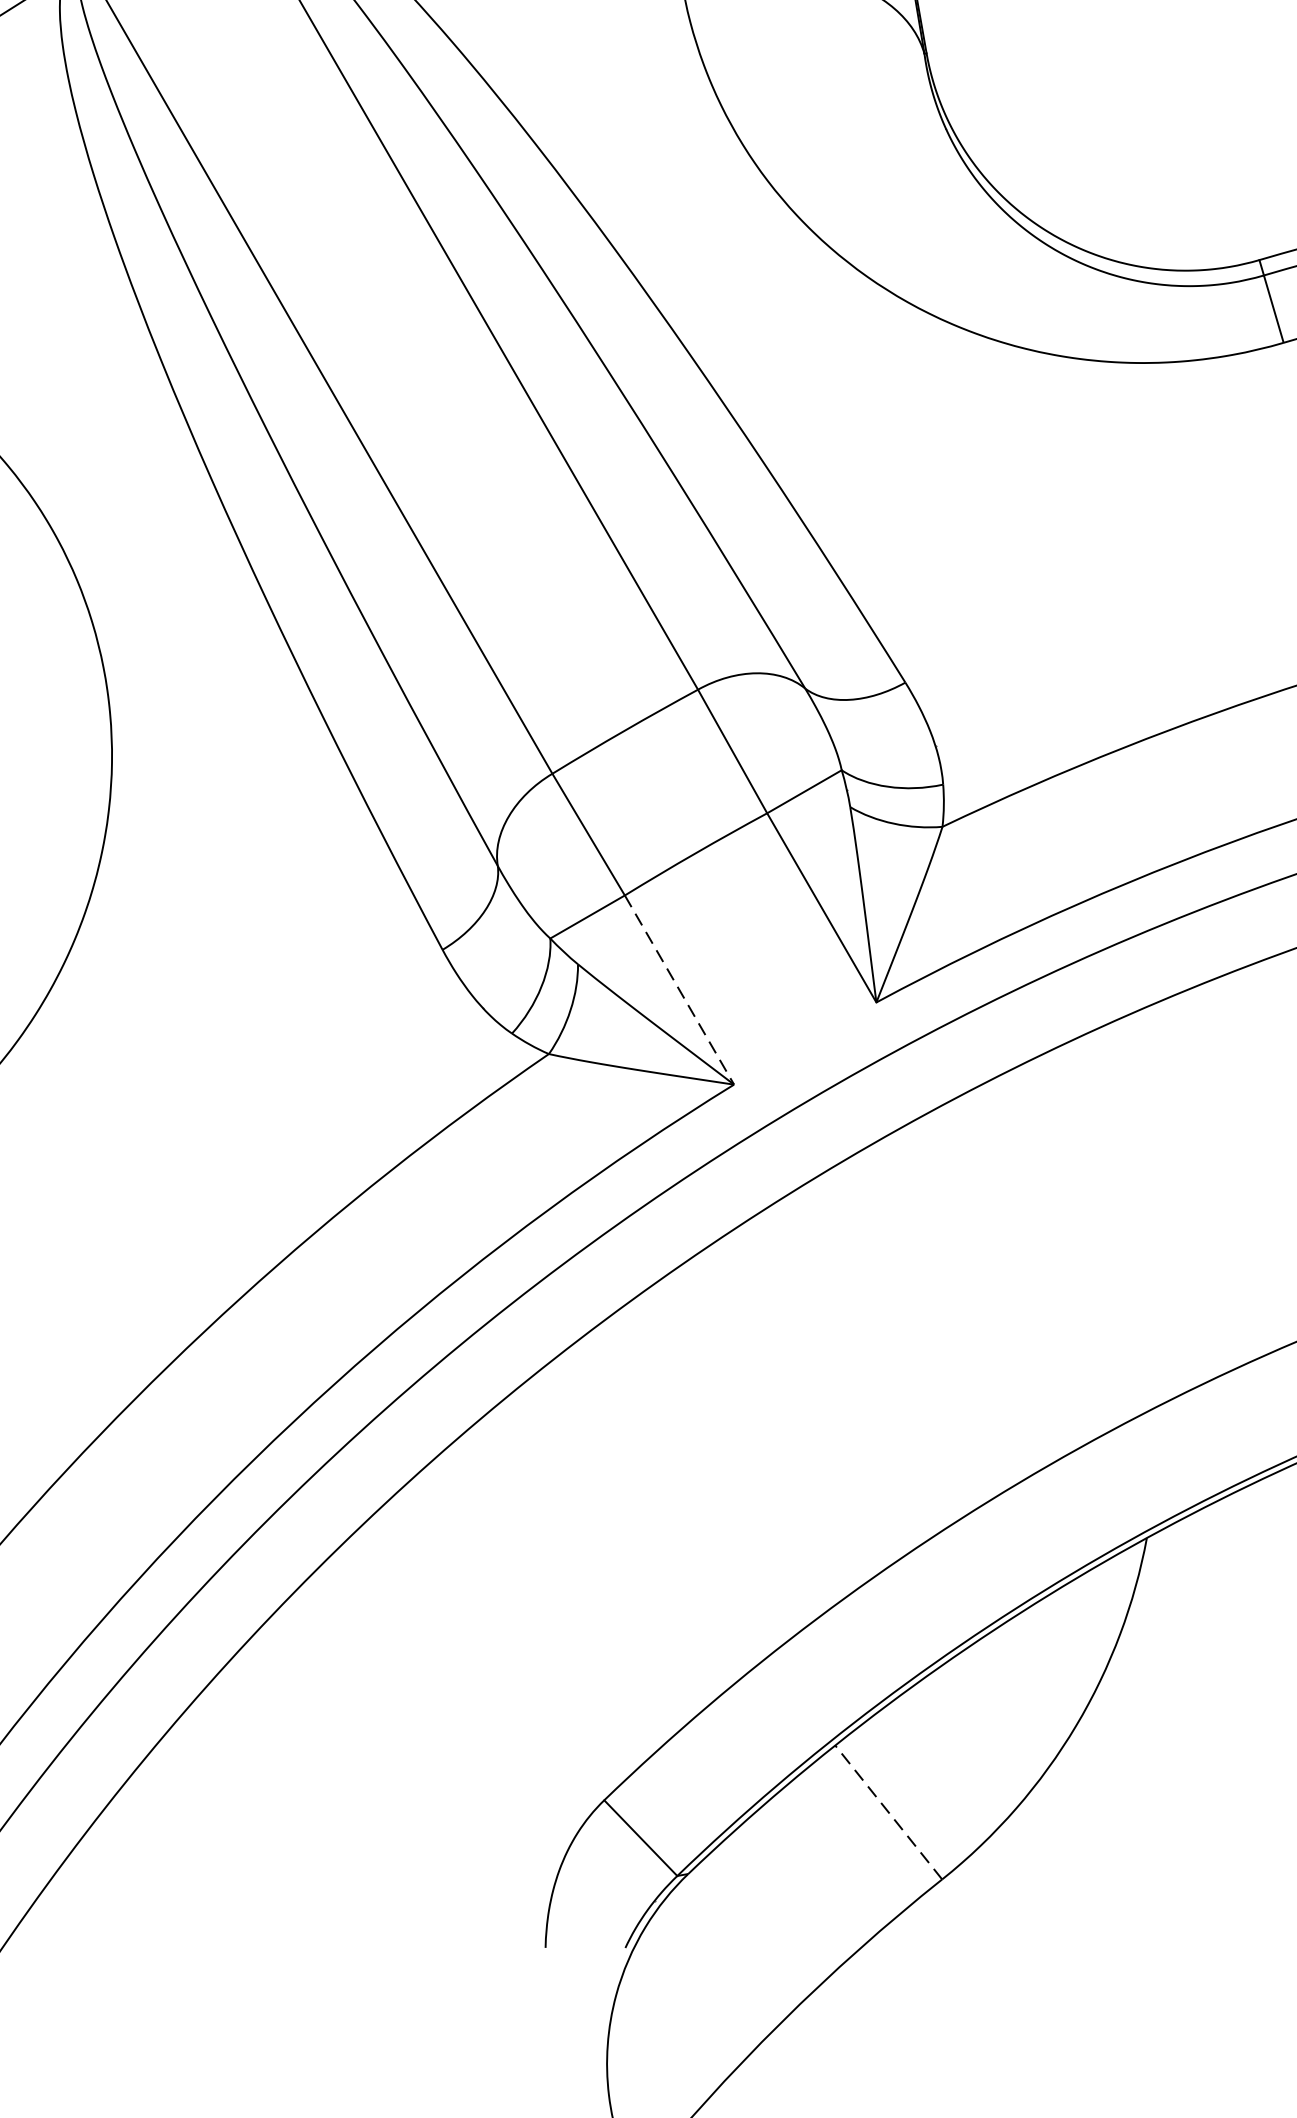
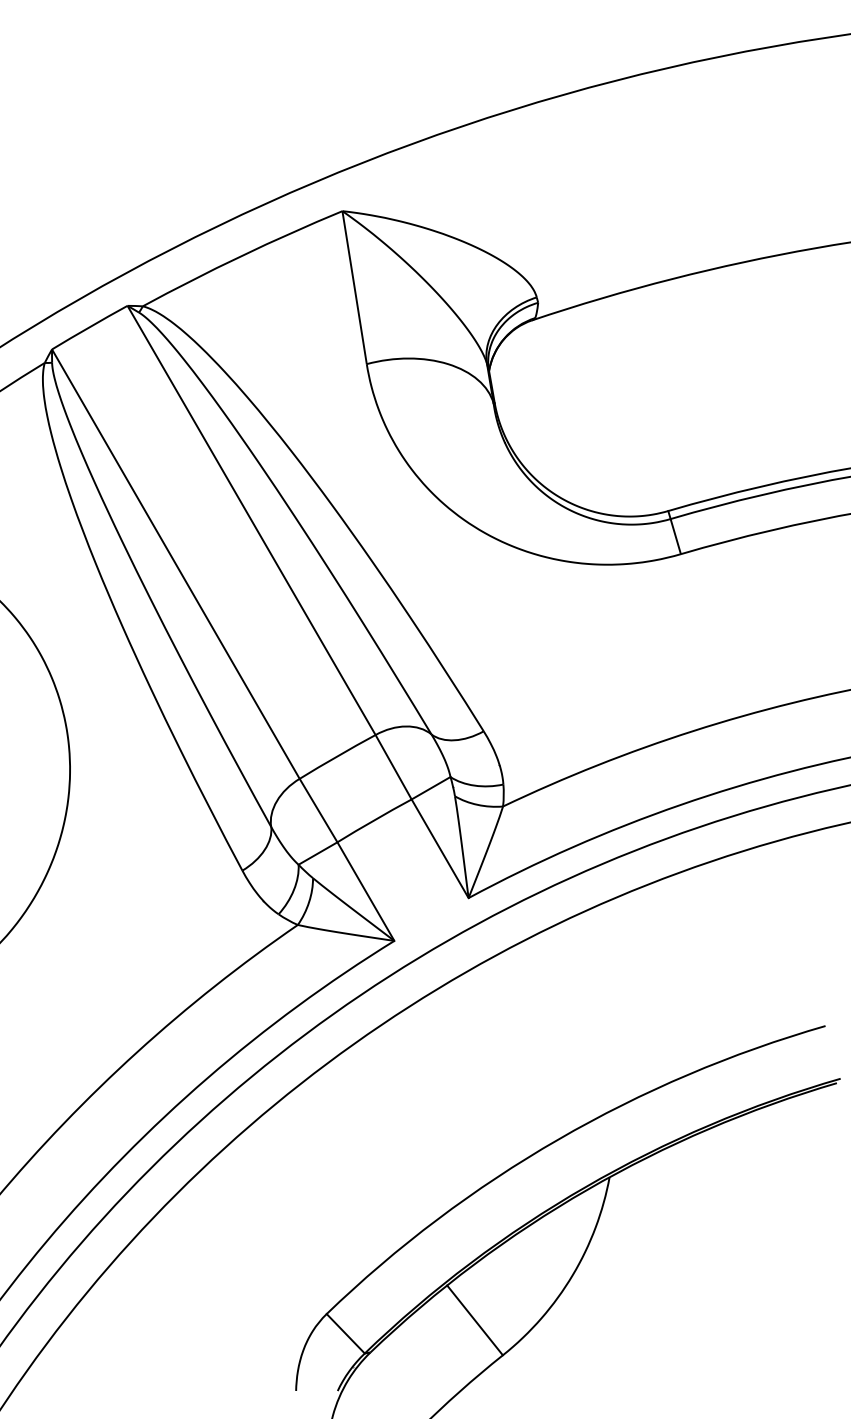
line: (678, 989) -> (365, 891), dashed -> solid
line: (889, 1812) -> (475, 1320), dashed -> solid

